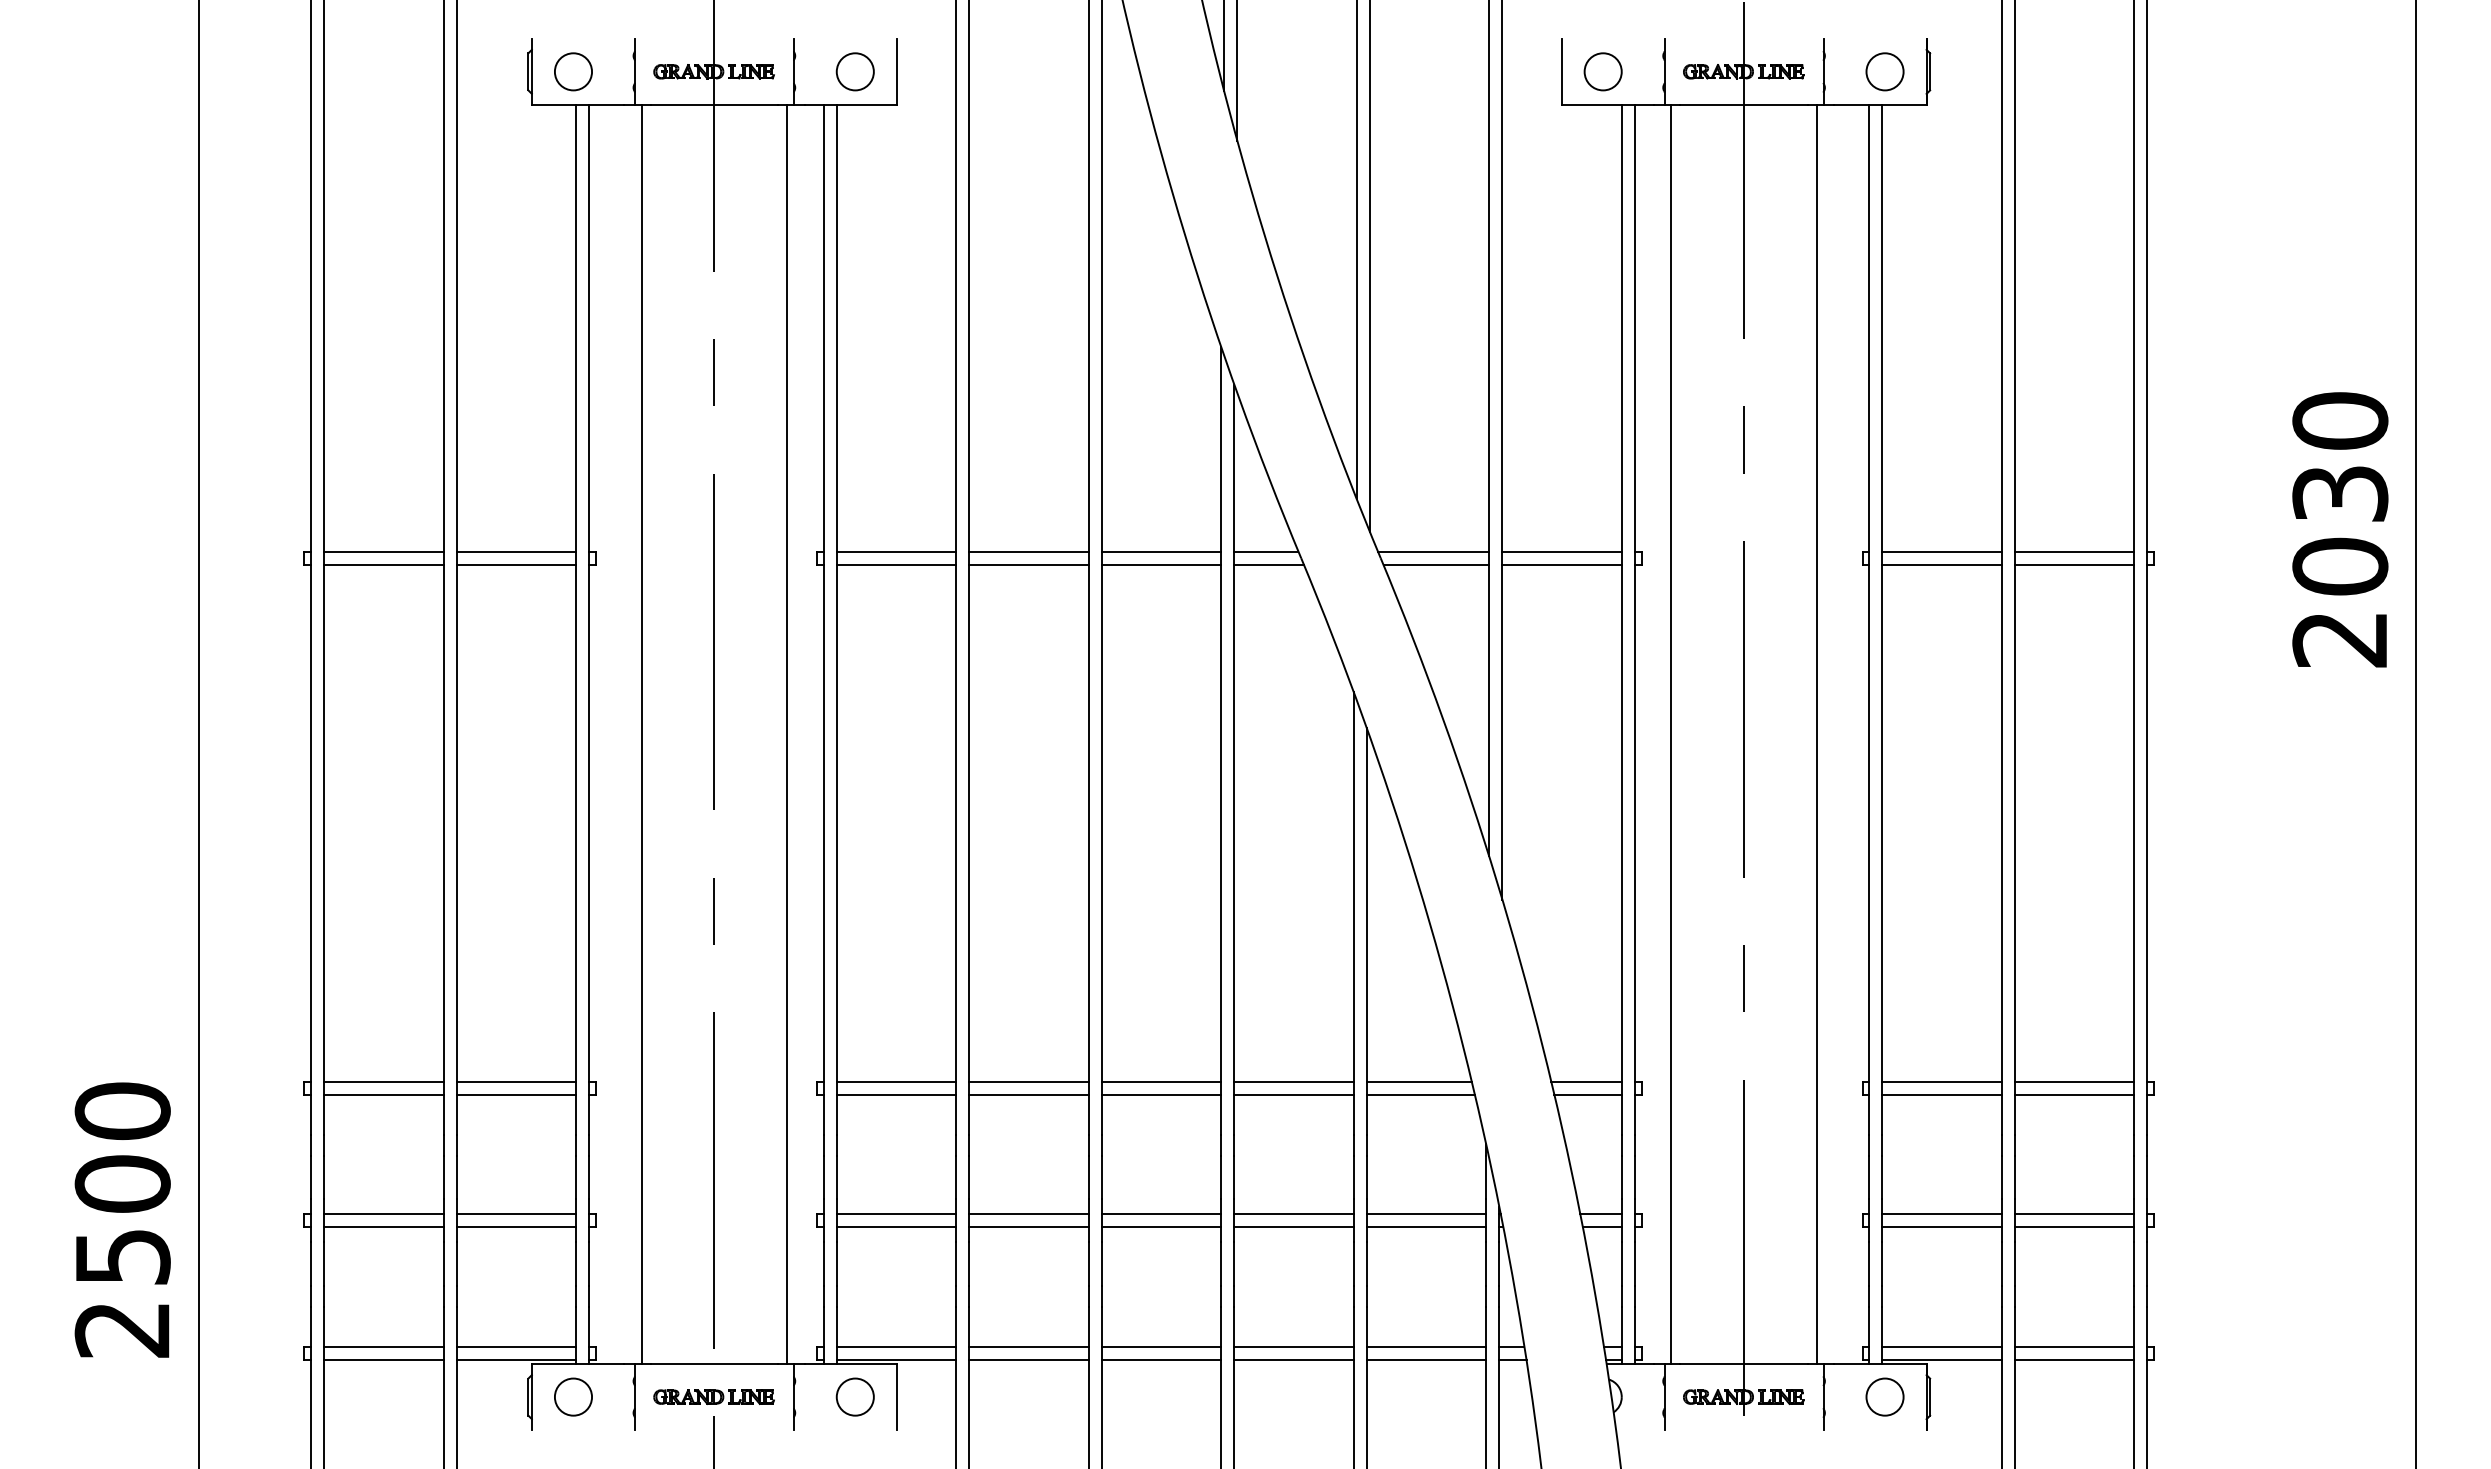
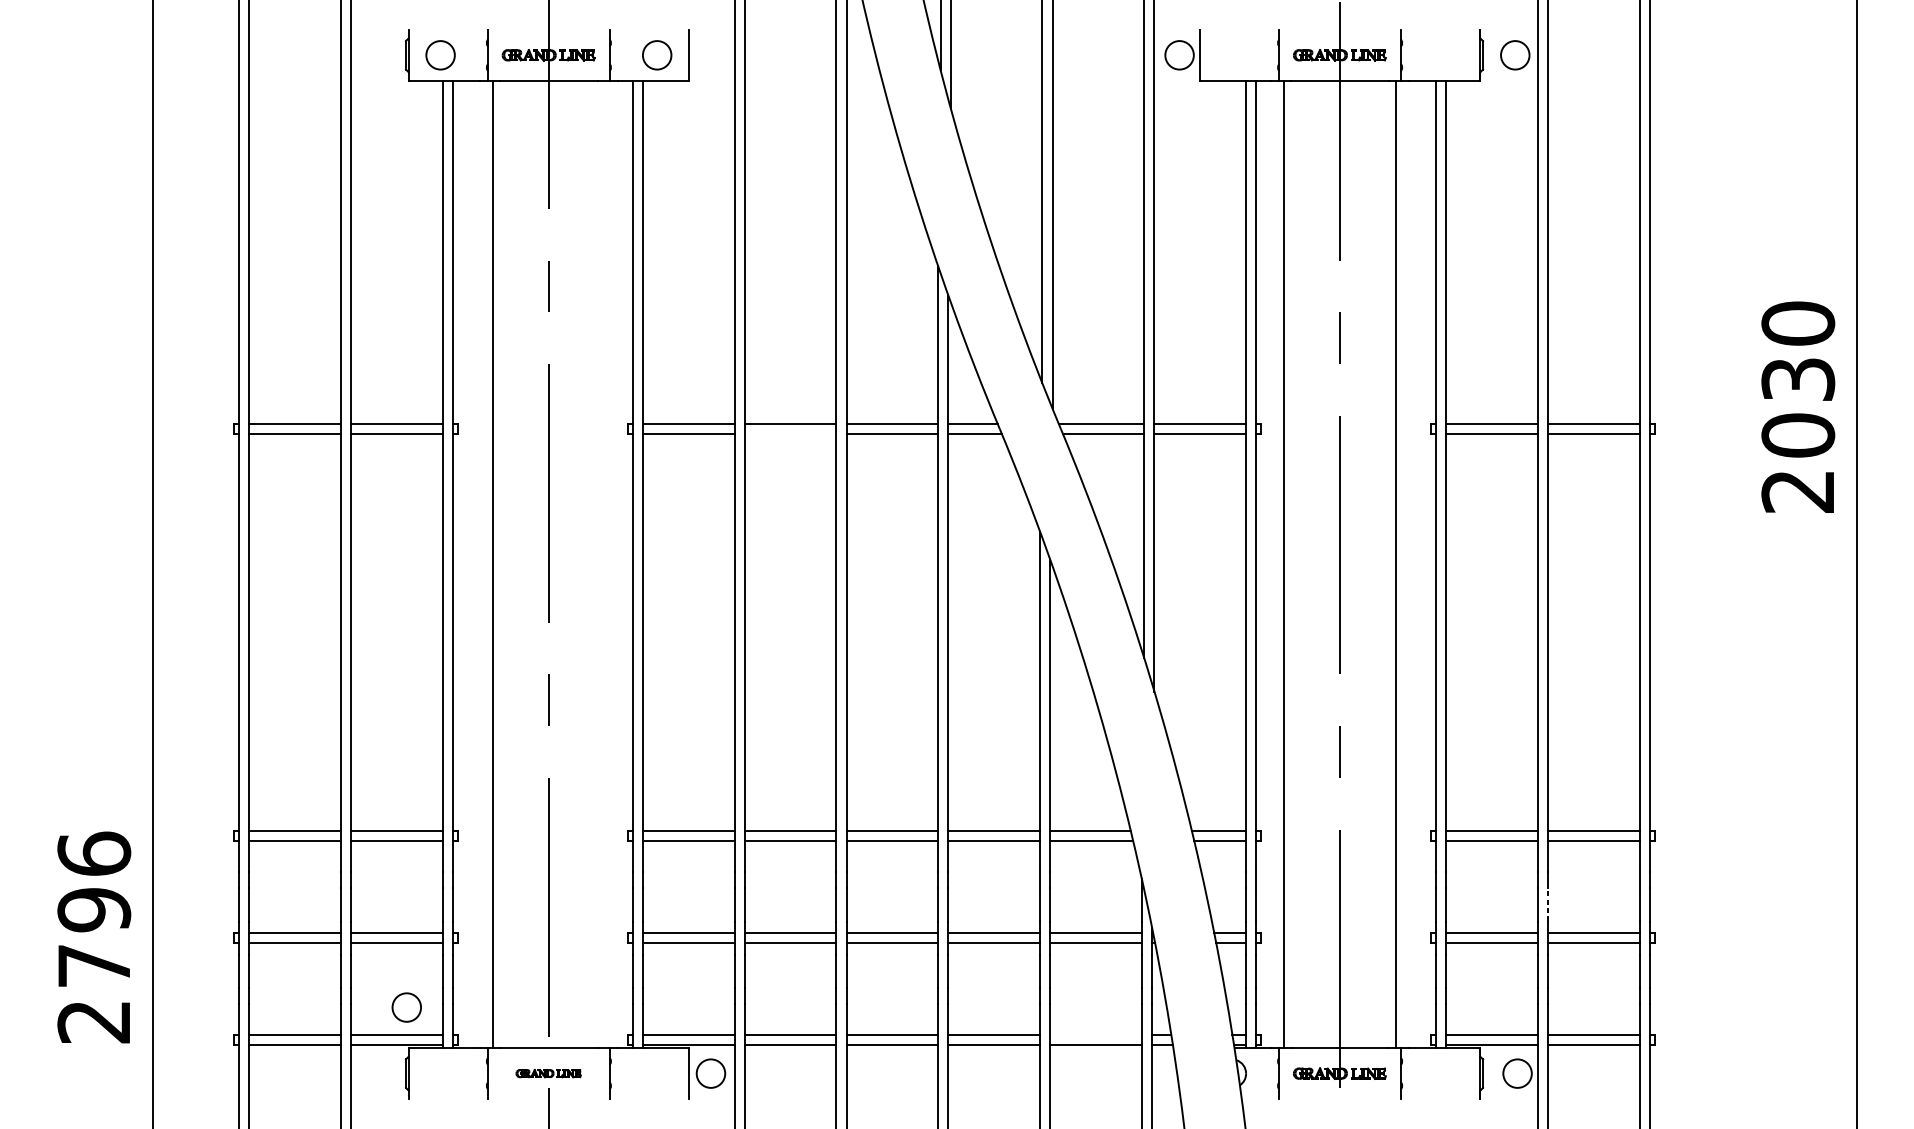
circle: (1602, 71) -> (1179, 55), moved
circle: (1884, 71) -> (1514, 55), moved
line: (1028, 564) -> (790, 433), removed
line: (787, 733) -> (605, 563), removed
line: (2014, 1177) -> (1547, 904), solid -> dashed
text: (122, 1183) -> (94, 909), 2500 -> 2796
line: (1426, 1346) -> (1096, 1034), removed
circle: (573, 1396) -> (406, 1007), moved
part: (713, 1396) -> (548, 1073), size x0.7
circle: (854, 1396) -> (710, 1073), moved
circle: (1884, 1396) -> (1517, 1073), moved

